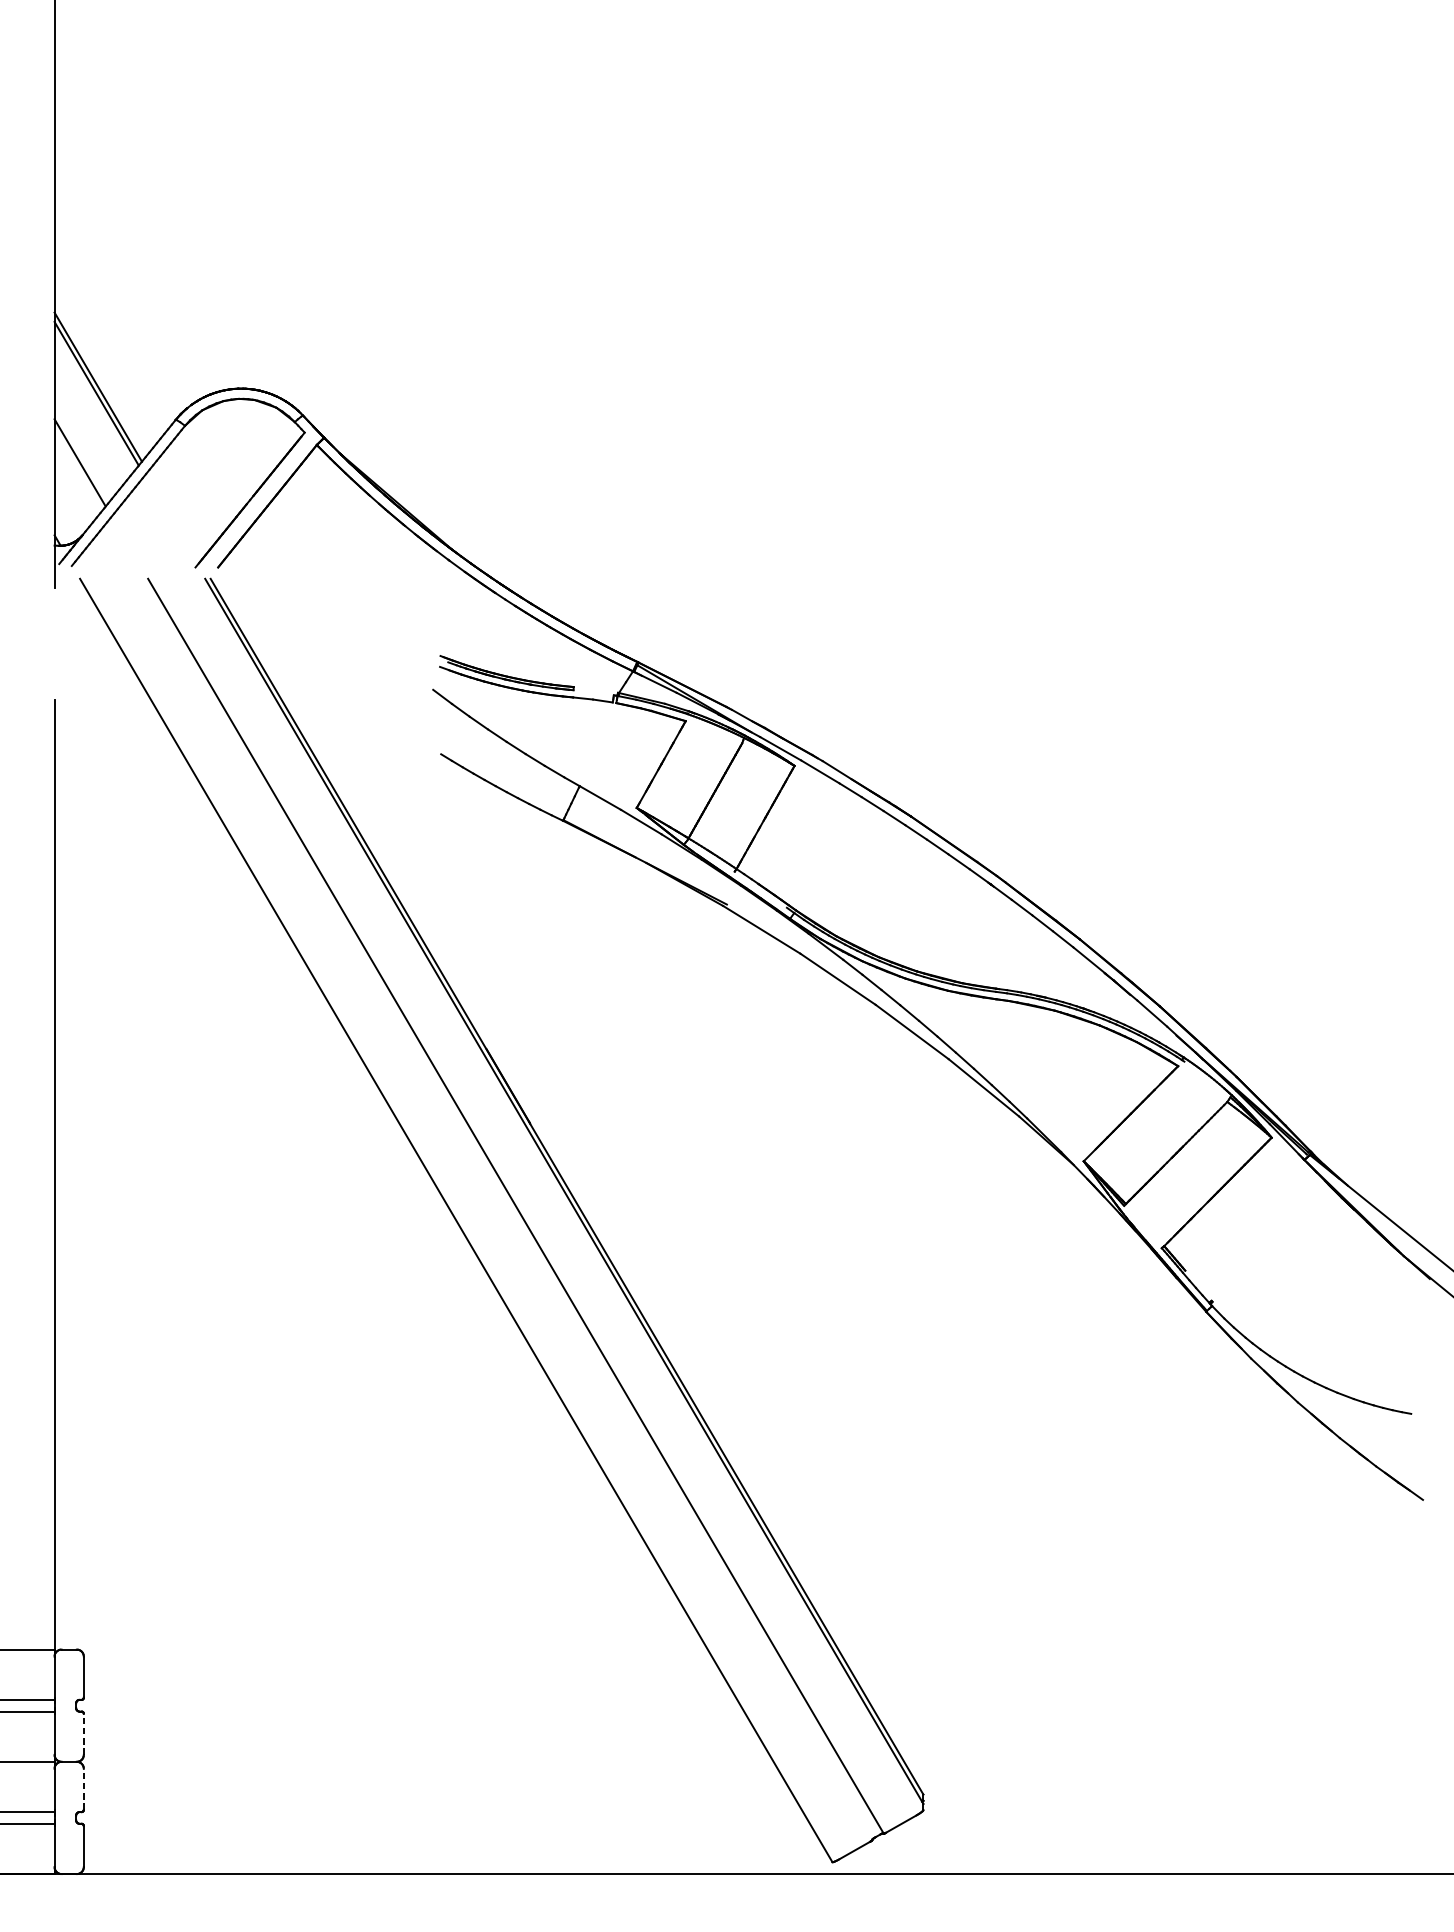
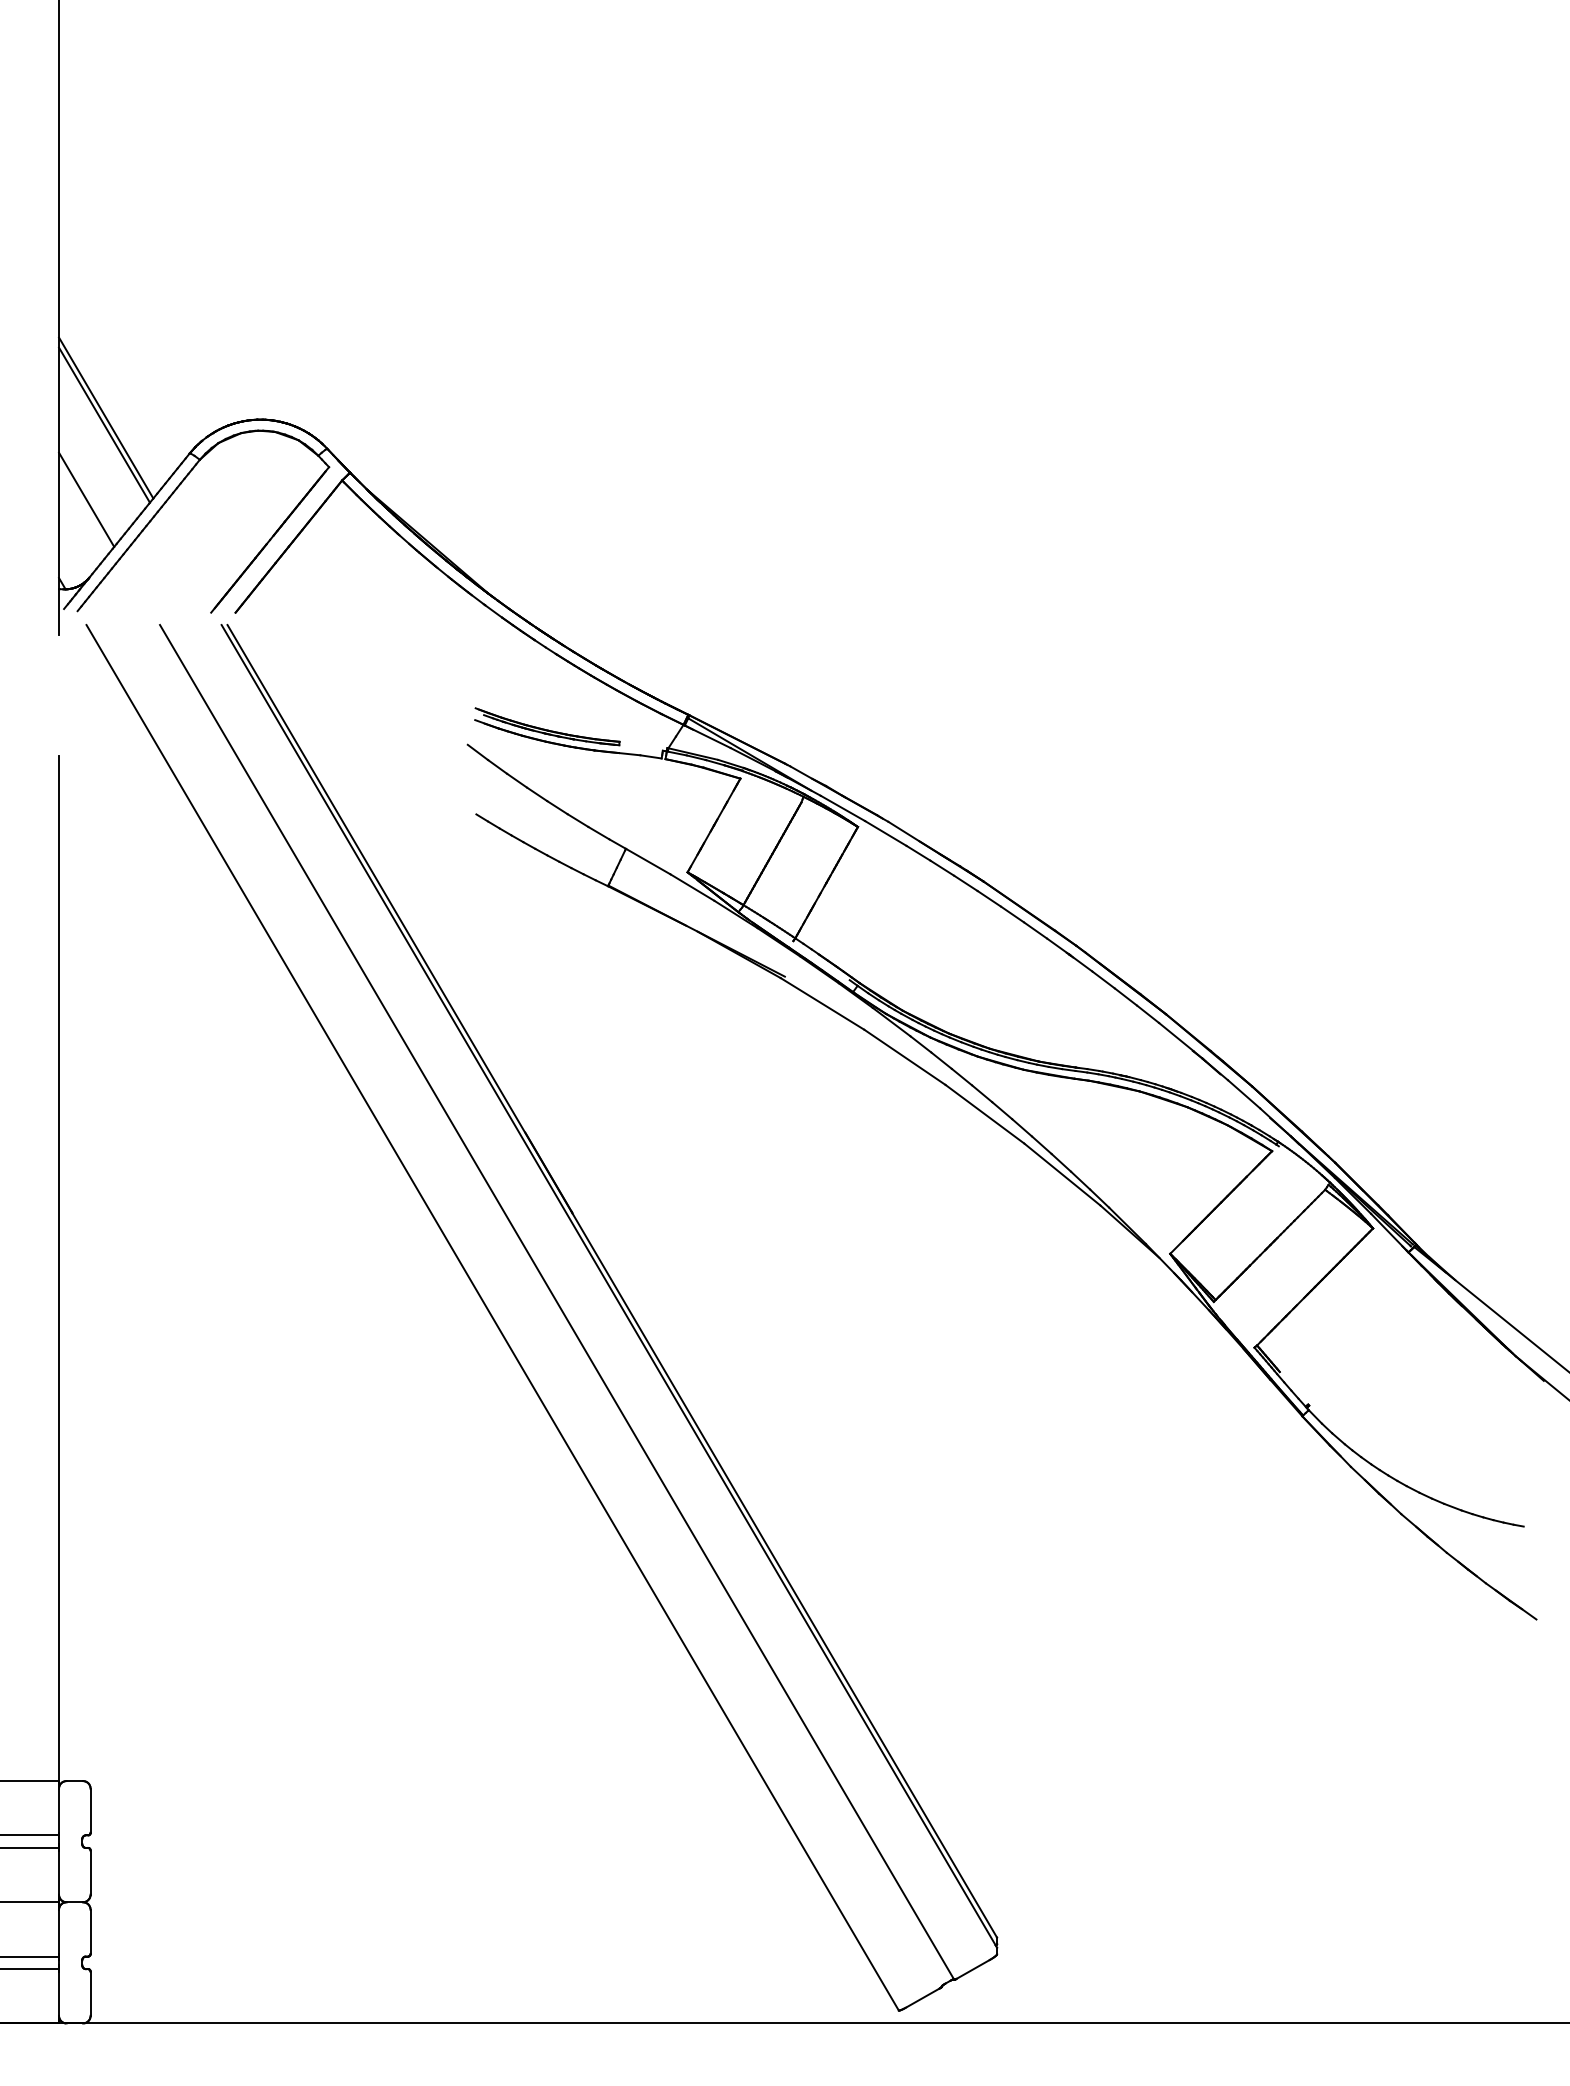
line: (83, 1734) -> (90, 1872), dashed -> solid
line: (83, 1788) -> (90, 1931), dashed -> solid

